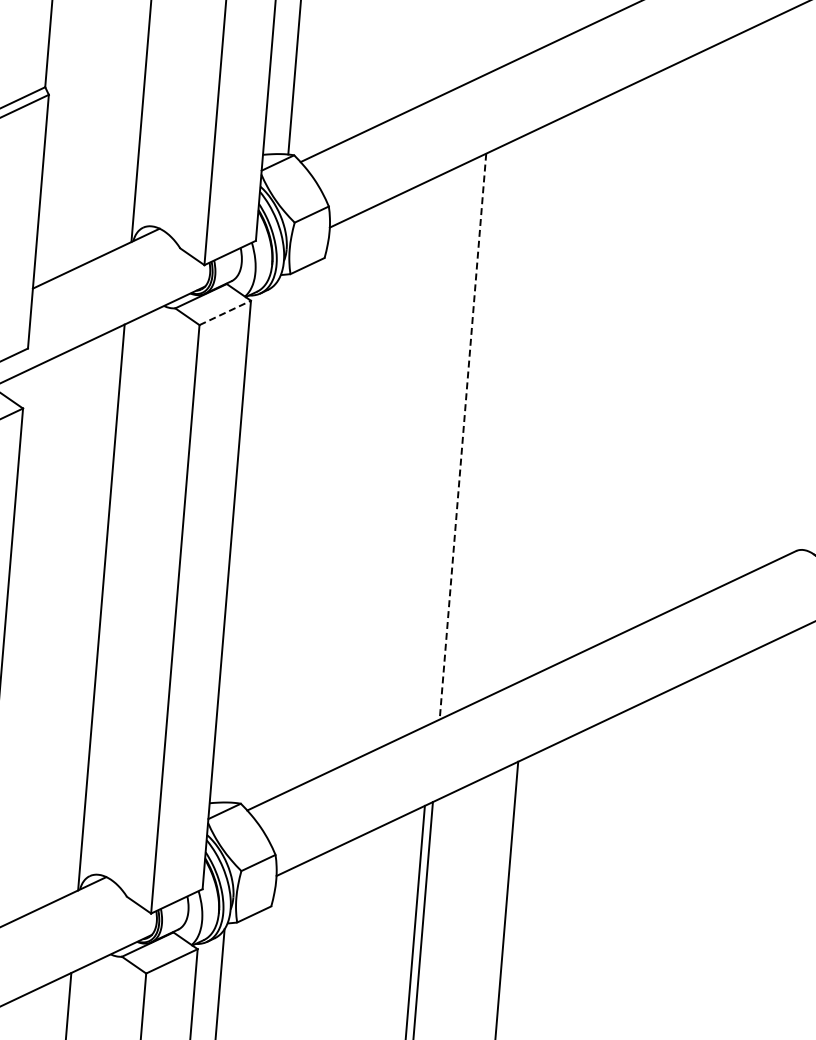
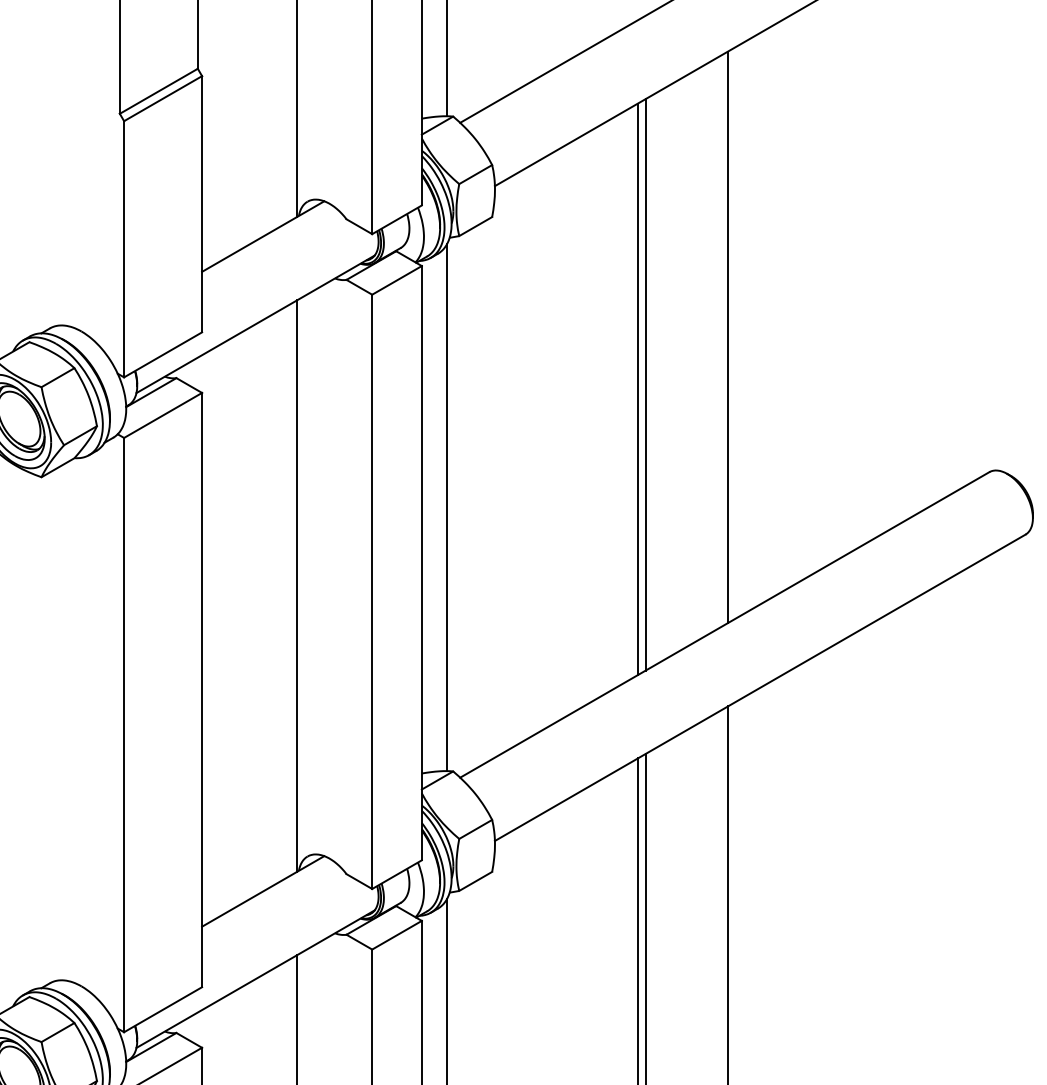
line: (225, 313) -> (397, 280), dashed -> solid
line: (547, 396) -> (727, 337), added
line: (462, 436) -> (645, 384), dashed -> solid
line: (454, 440) -> (637, 389), added
line: (256, 541) -> (447, 507), added

